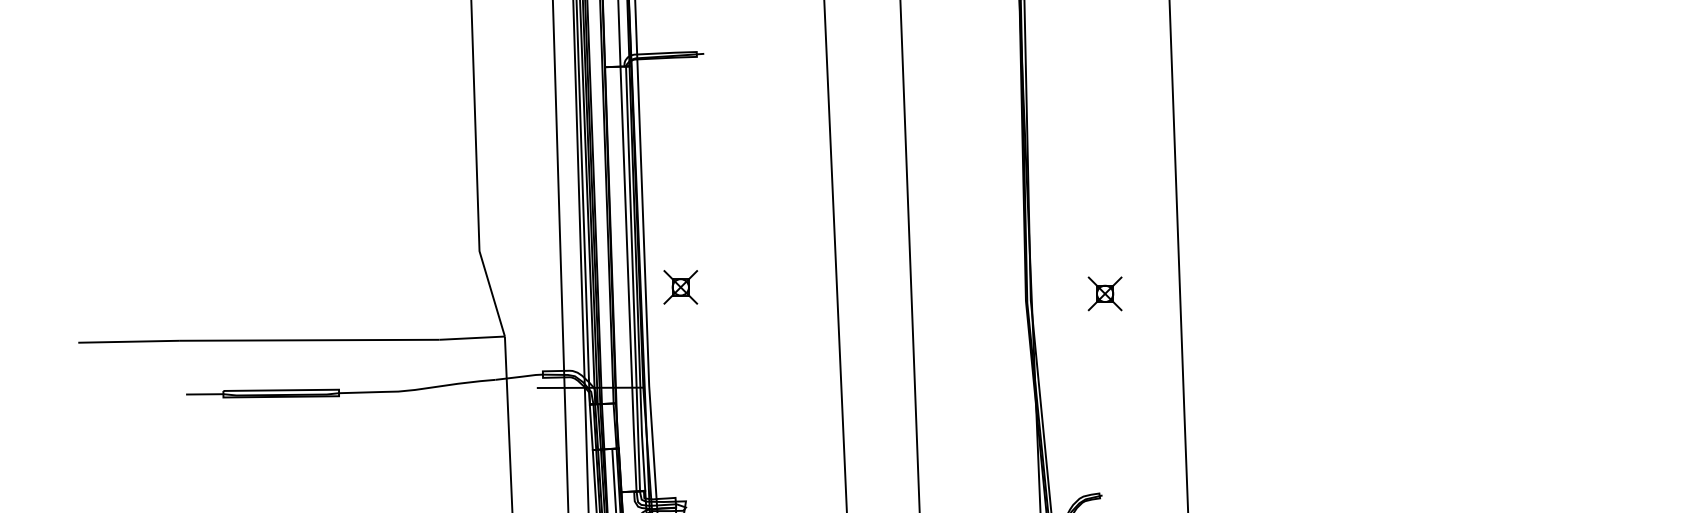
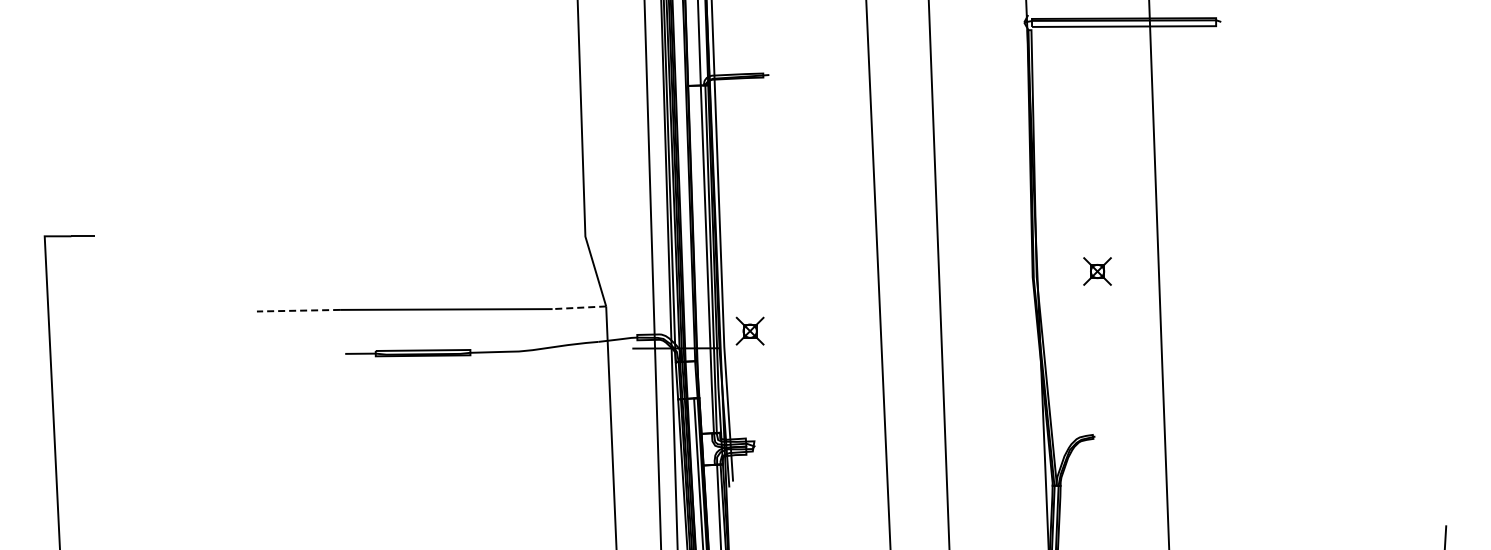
part: (679, 286) -> (749, 330), moved
line: (472, 337) -> (579, 307), solid -> dashed
line: (129, 341) -> (298, 310), solid -> dashed

